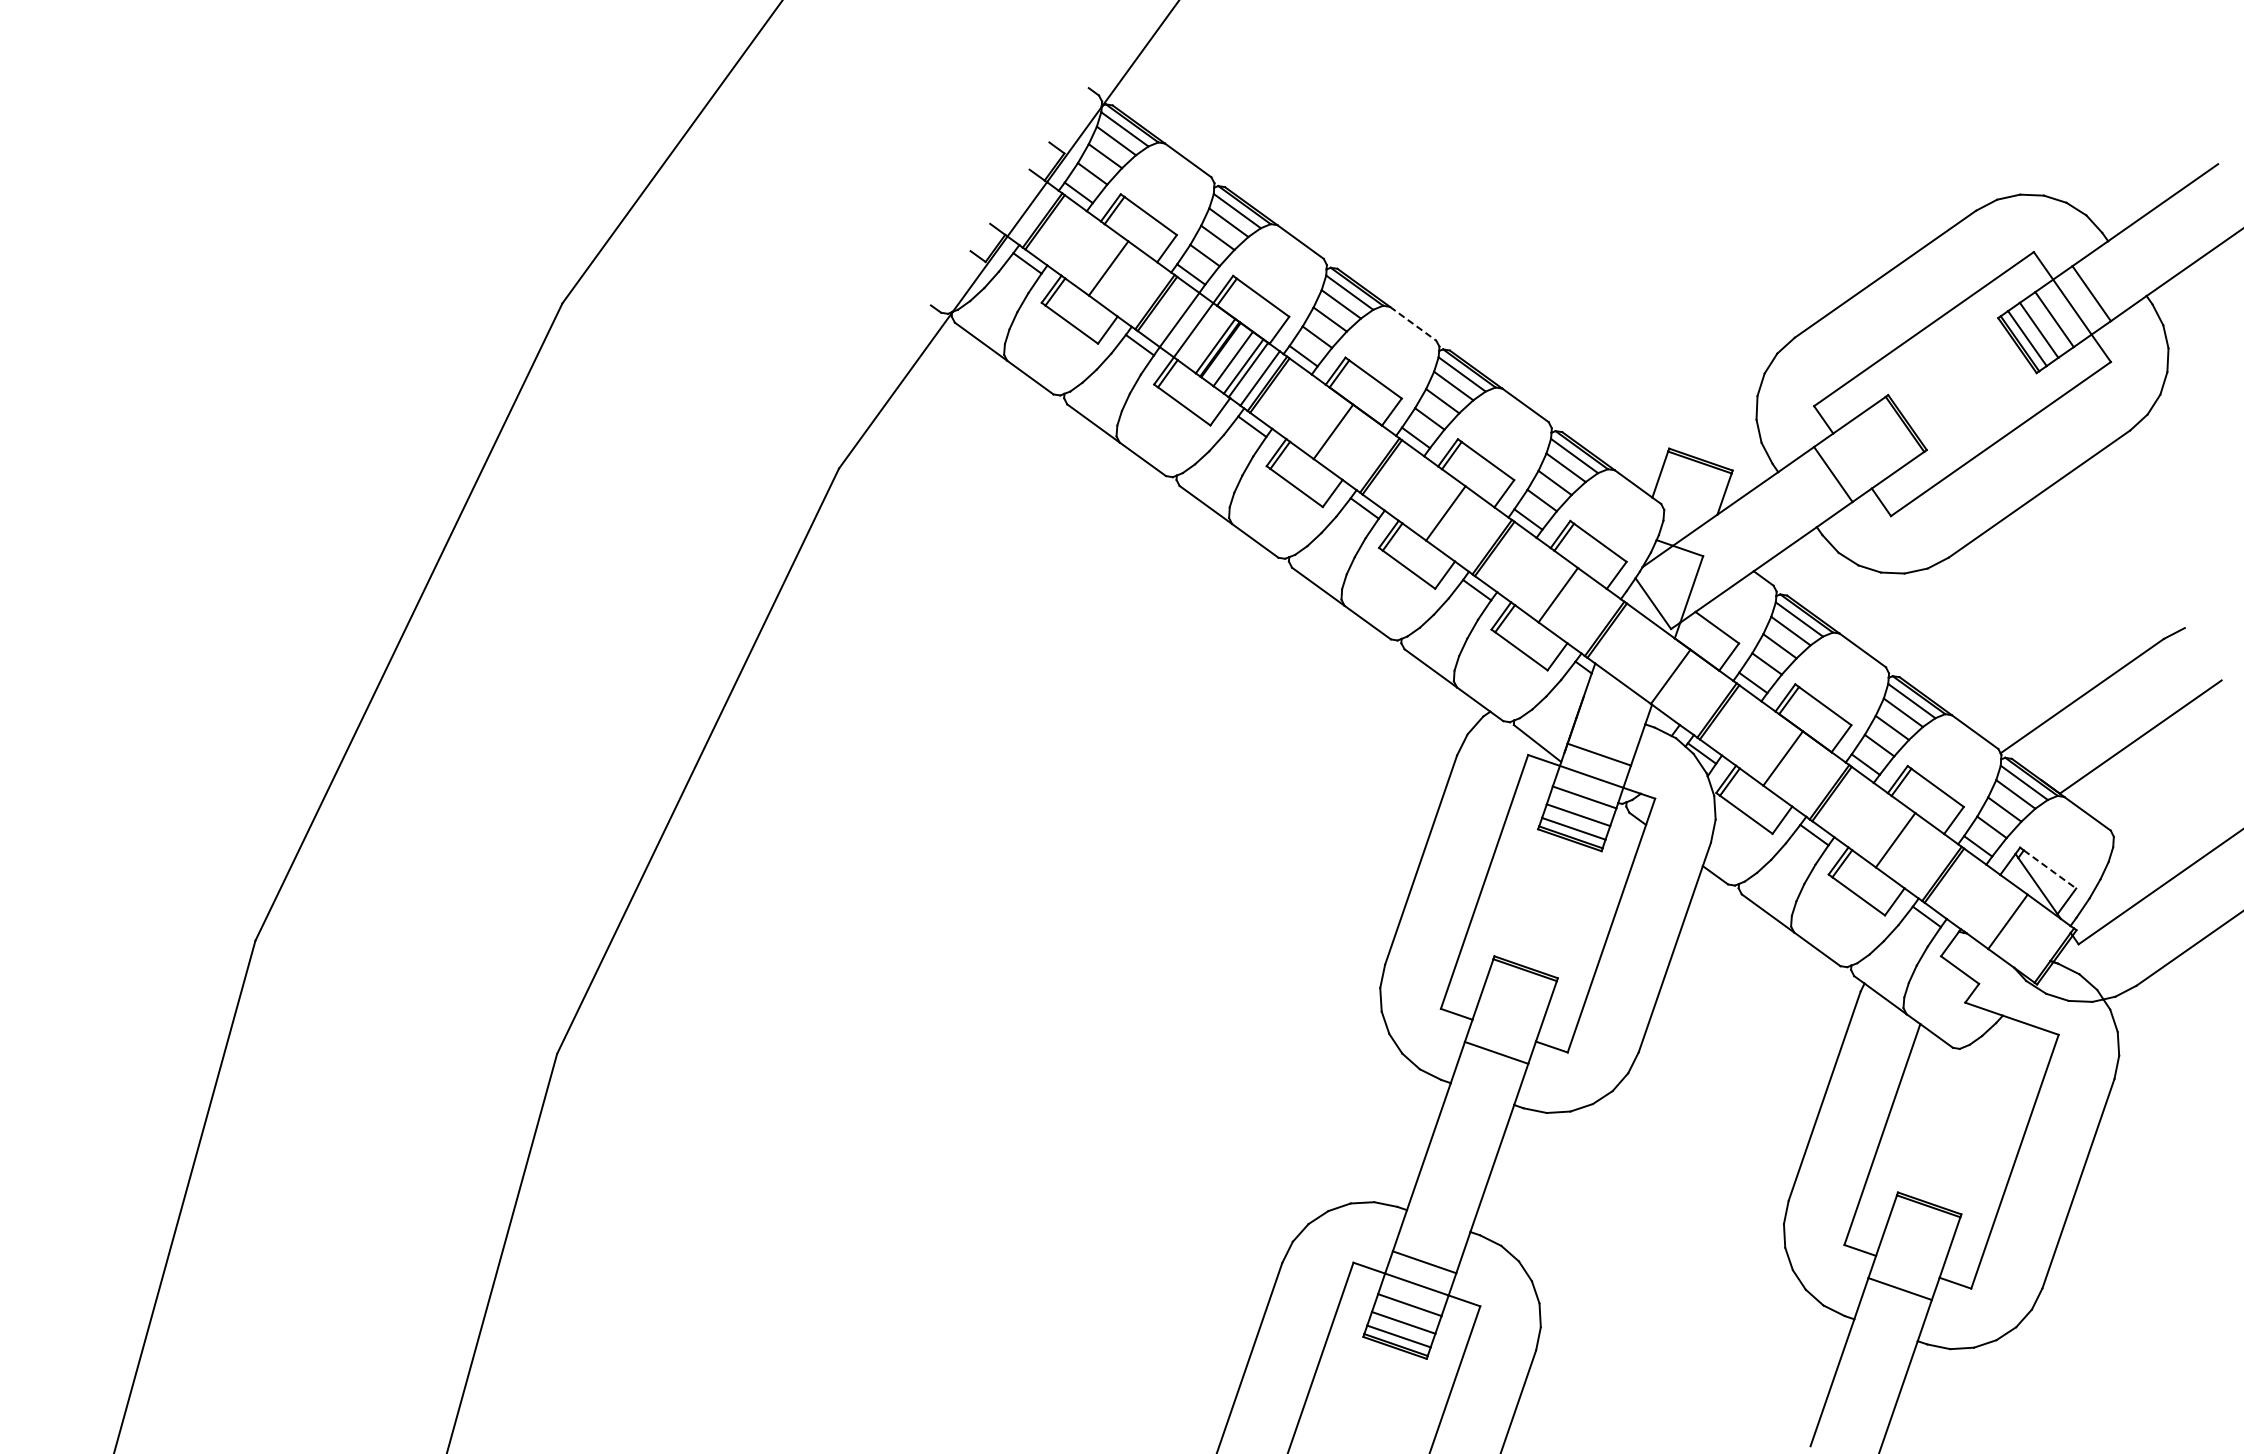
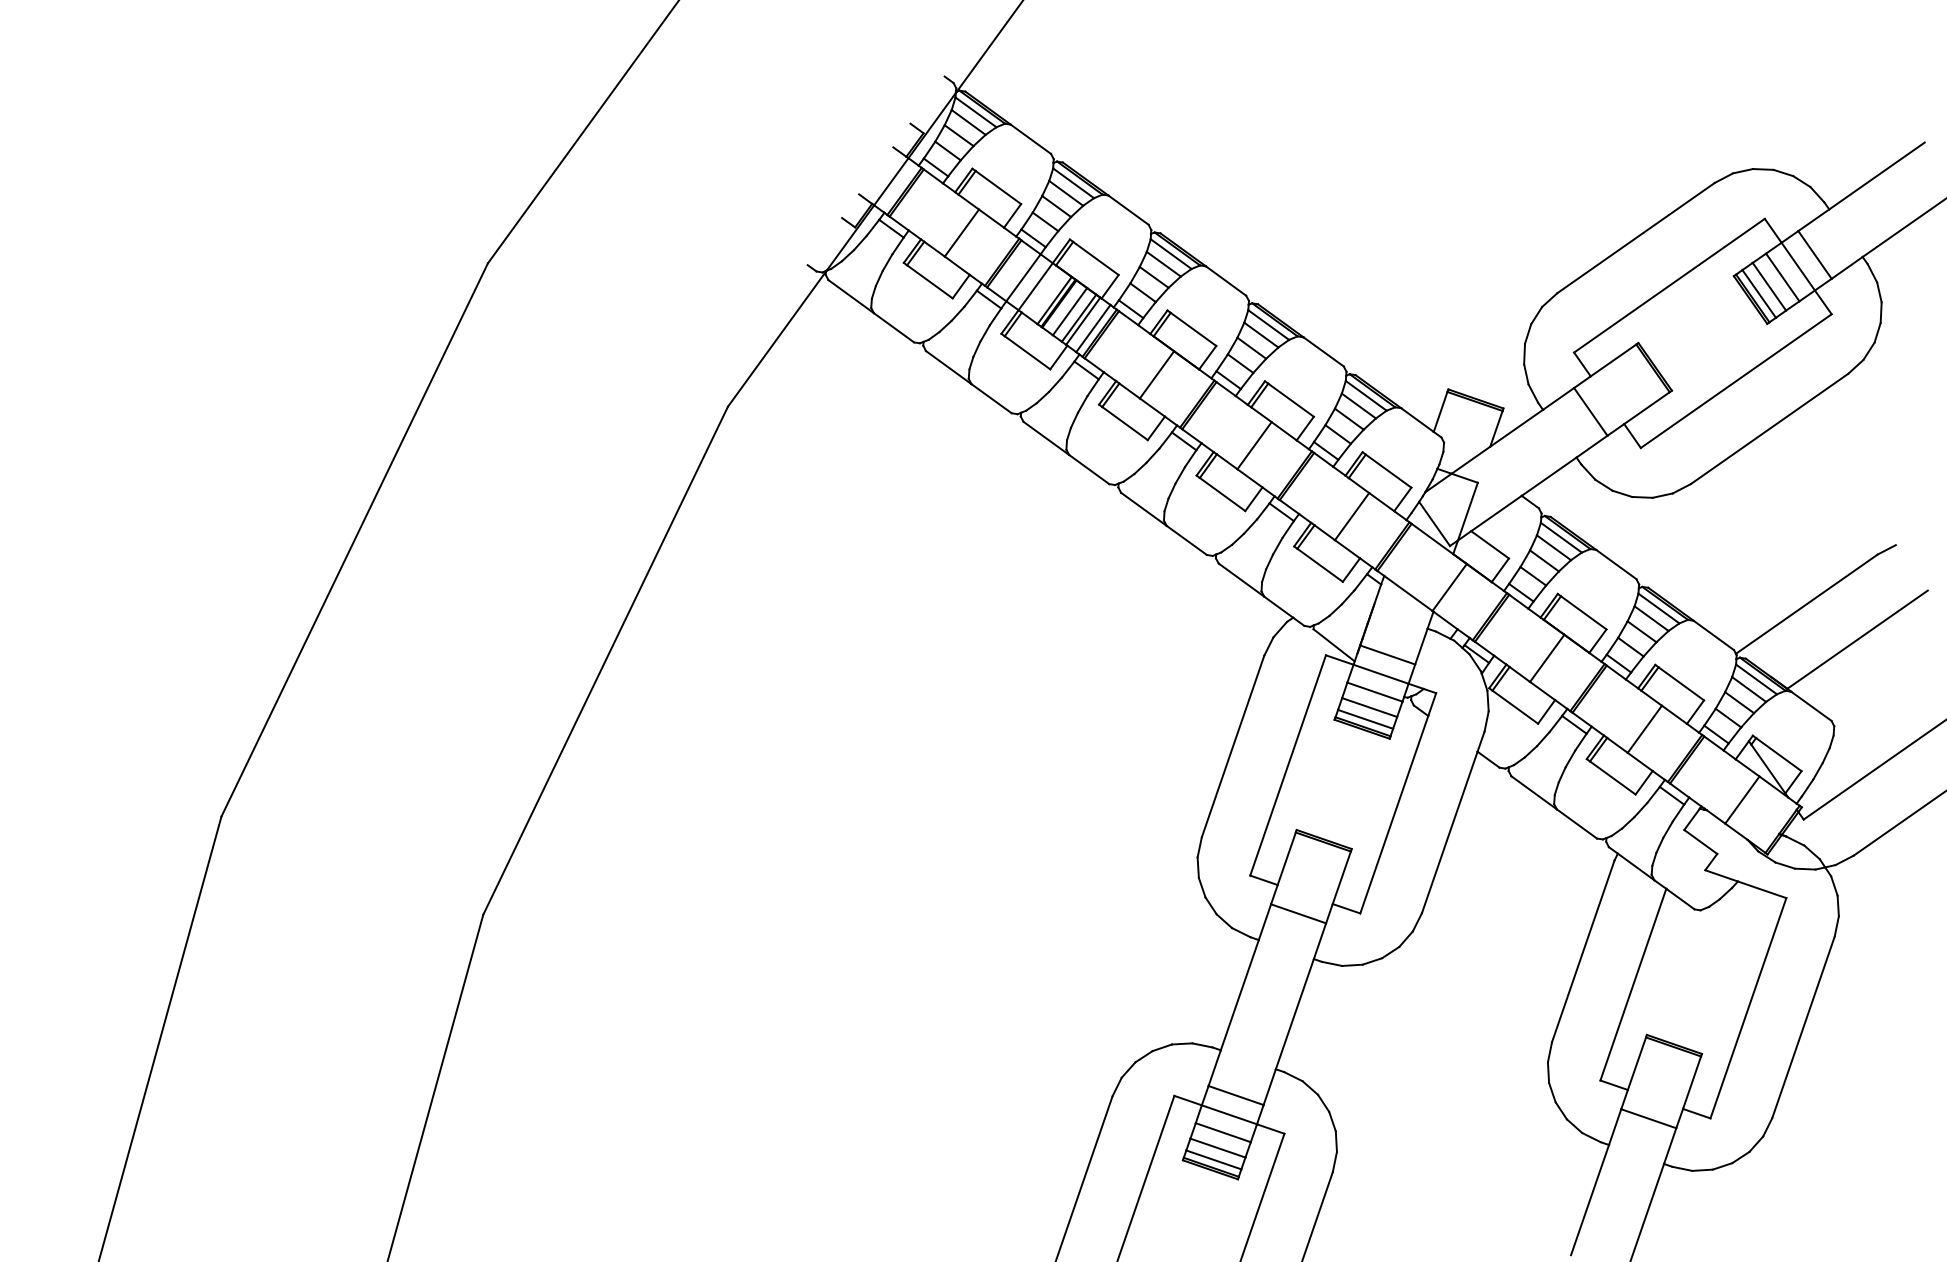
line: (1413, 323) -> (1226, 280), dashed -> solid
line: (2050, 869) -> (1779, 754), dashed -> solid

